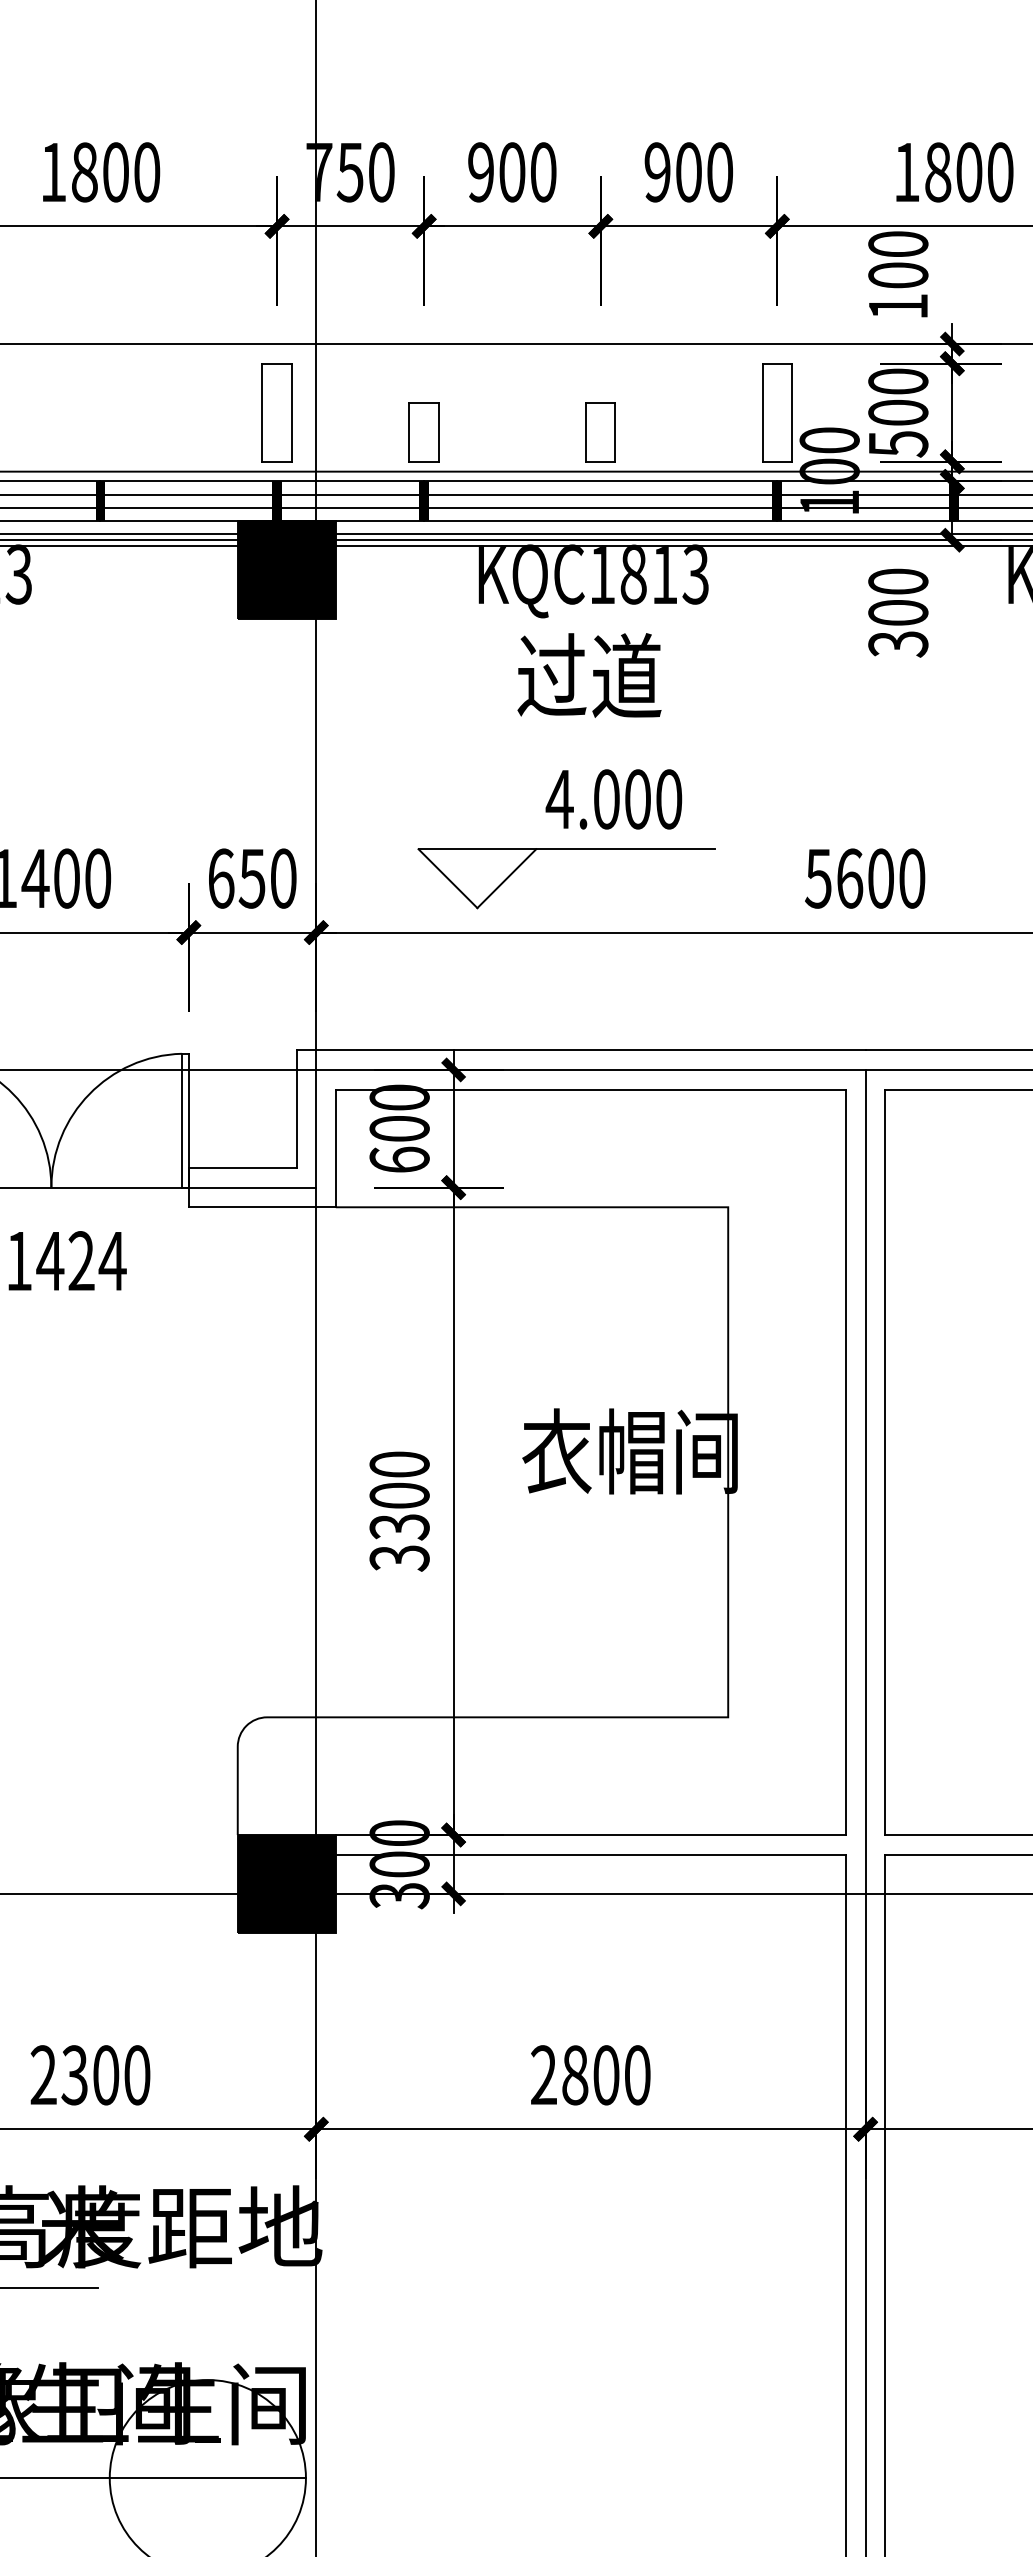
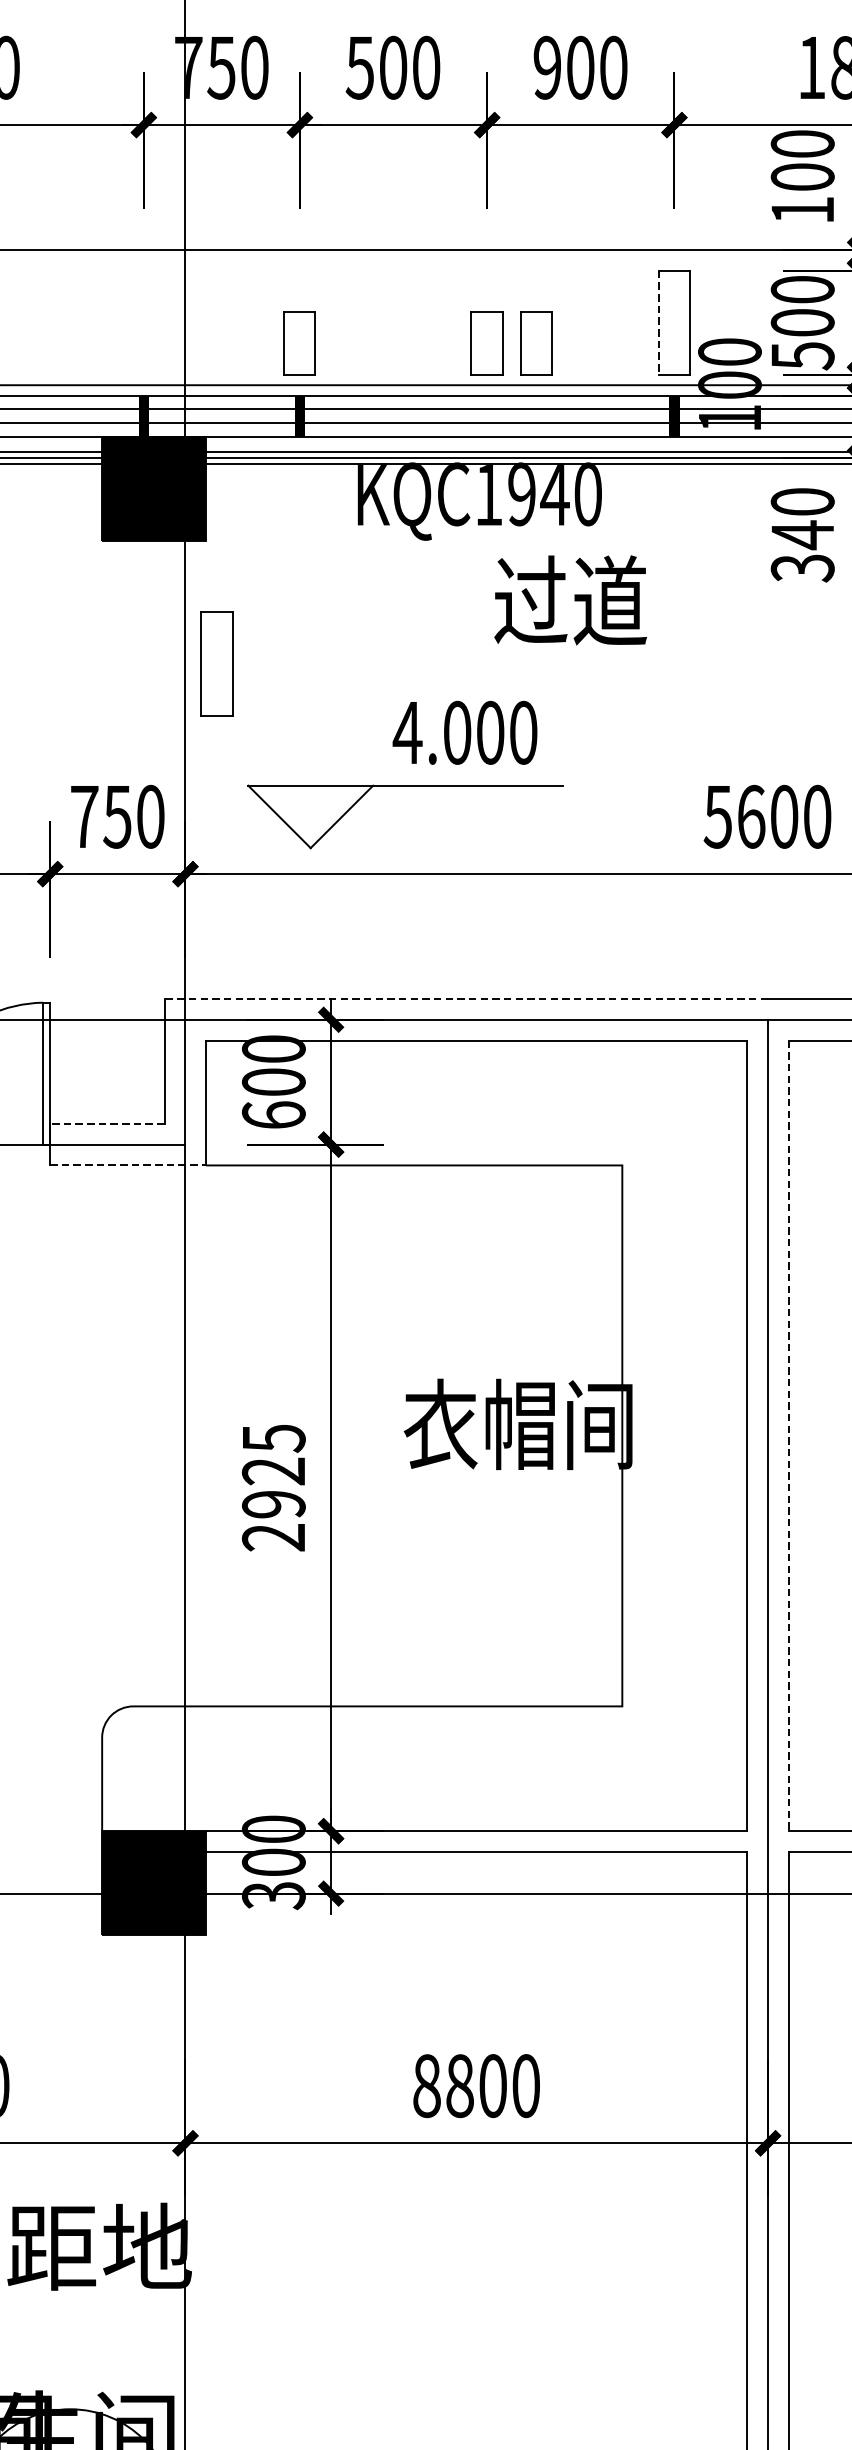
text: (480, 172) -> (359, 67), 900 -> 500
part: (276, 412) -> (216, 664), moved
line: (762, 413) -> (658, 323), solid -> dashed
part: (646, 432) -> (535, 343), added
text: (664, 574) -> (554, 494), KQC1813 -> KQC1940
text: (898, 613) -> (802, 535), 300 -> 340
text: (589, 675) -> (570, 600), moved
text: (613, 799) -> (464, 732), moved
part: (566, 849) -> (405, 785), moved
text: (221, 878) -> (84, 816), 650 -> 750
line: (580, 1050) -> (465, 999), solid -> dashed
line: (242, 1168) -> (107, 1124), solid -> dashed
line: (262, 1207) -> (128, 1165), solid -> dashed
line: (885, 1462) -> (789, 1436), solid -> dashed
text: (399, 1511) -> (273, 1488), 3300 -> 2925
text: (544, 2075) -> (427, 2086), 2800 -> 8800

